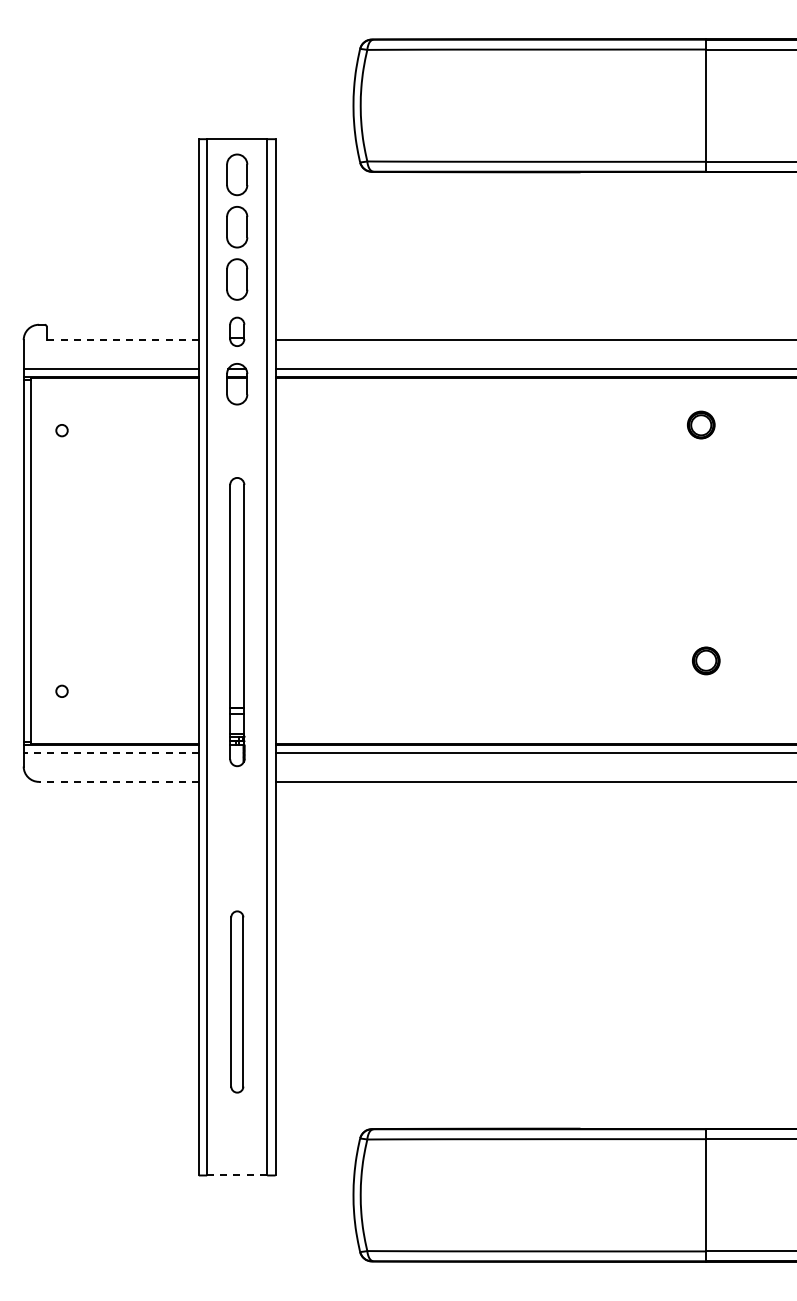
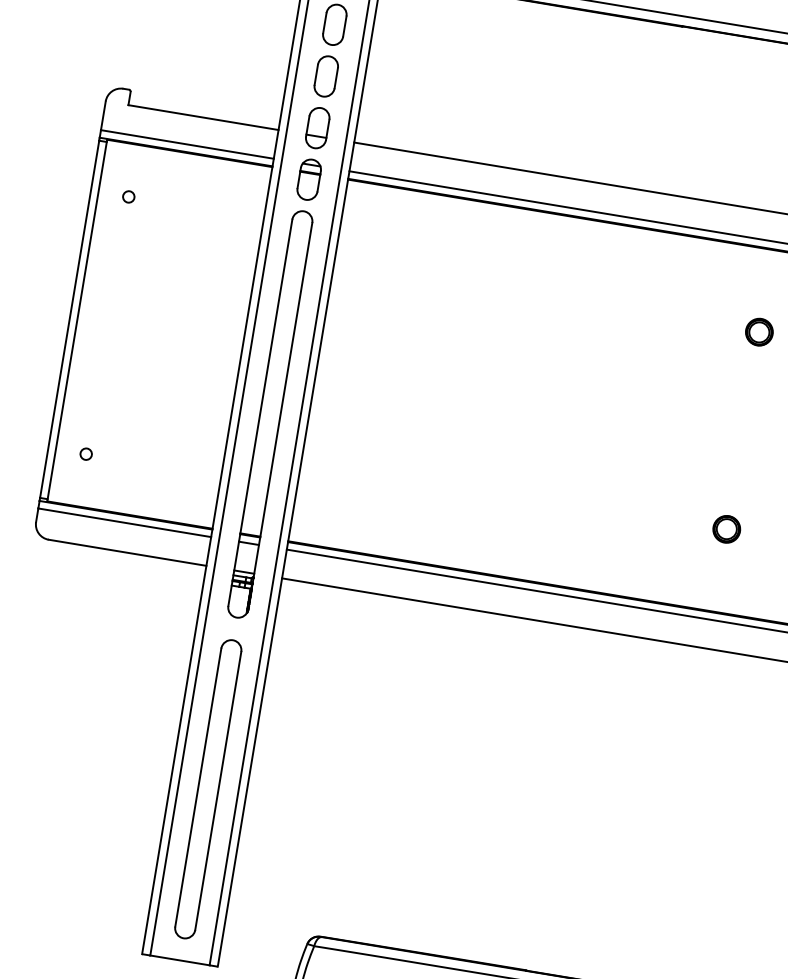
part: (237, 331) -> (318, 127), size x1.43
line: (122, 340) -> (203, 117), dashed -> solid
part: (701, 424) -> (759, 331), moved
part: (237, 621) -> (270, 413), size x1.43
line: (111, 752) -> (125, 522), dashed -> solid
line: (118, 781) -> (127, 552), dashed -> solid
part: (237, 1001) -> (208, 788), size x1.67
line: (237, 1175) -> (180, 960), dashed -> solid

